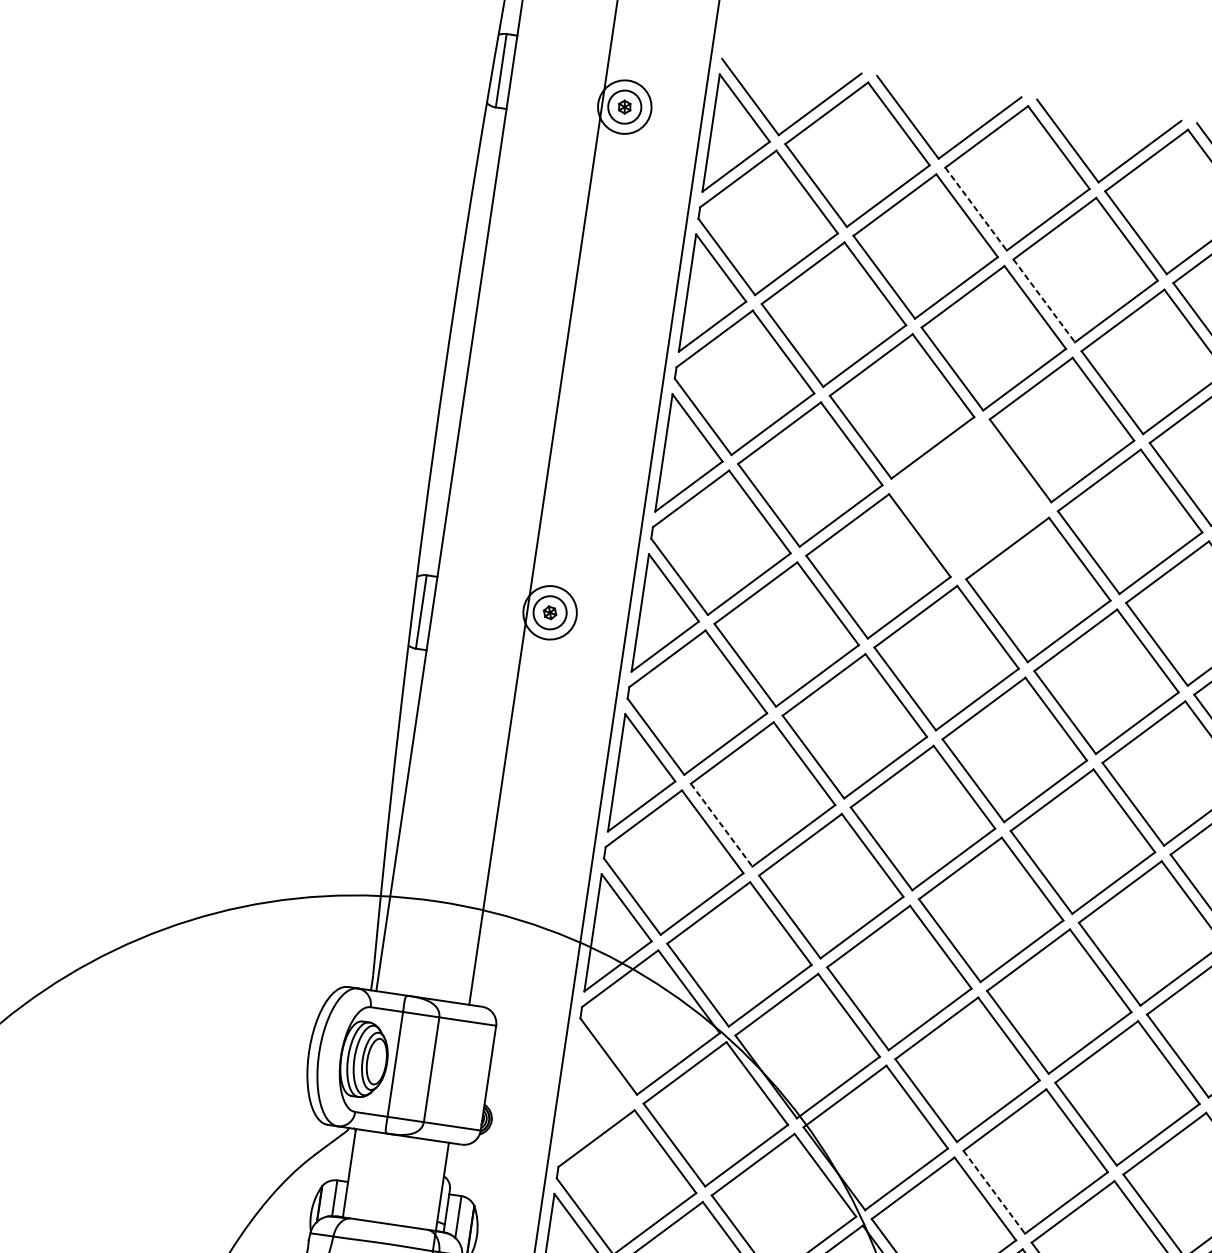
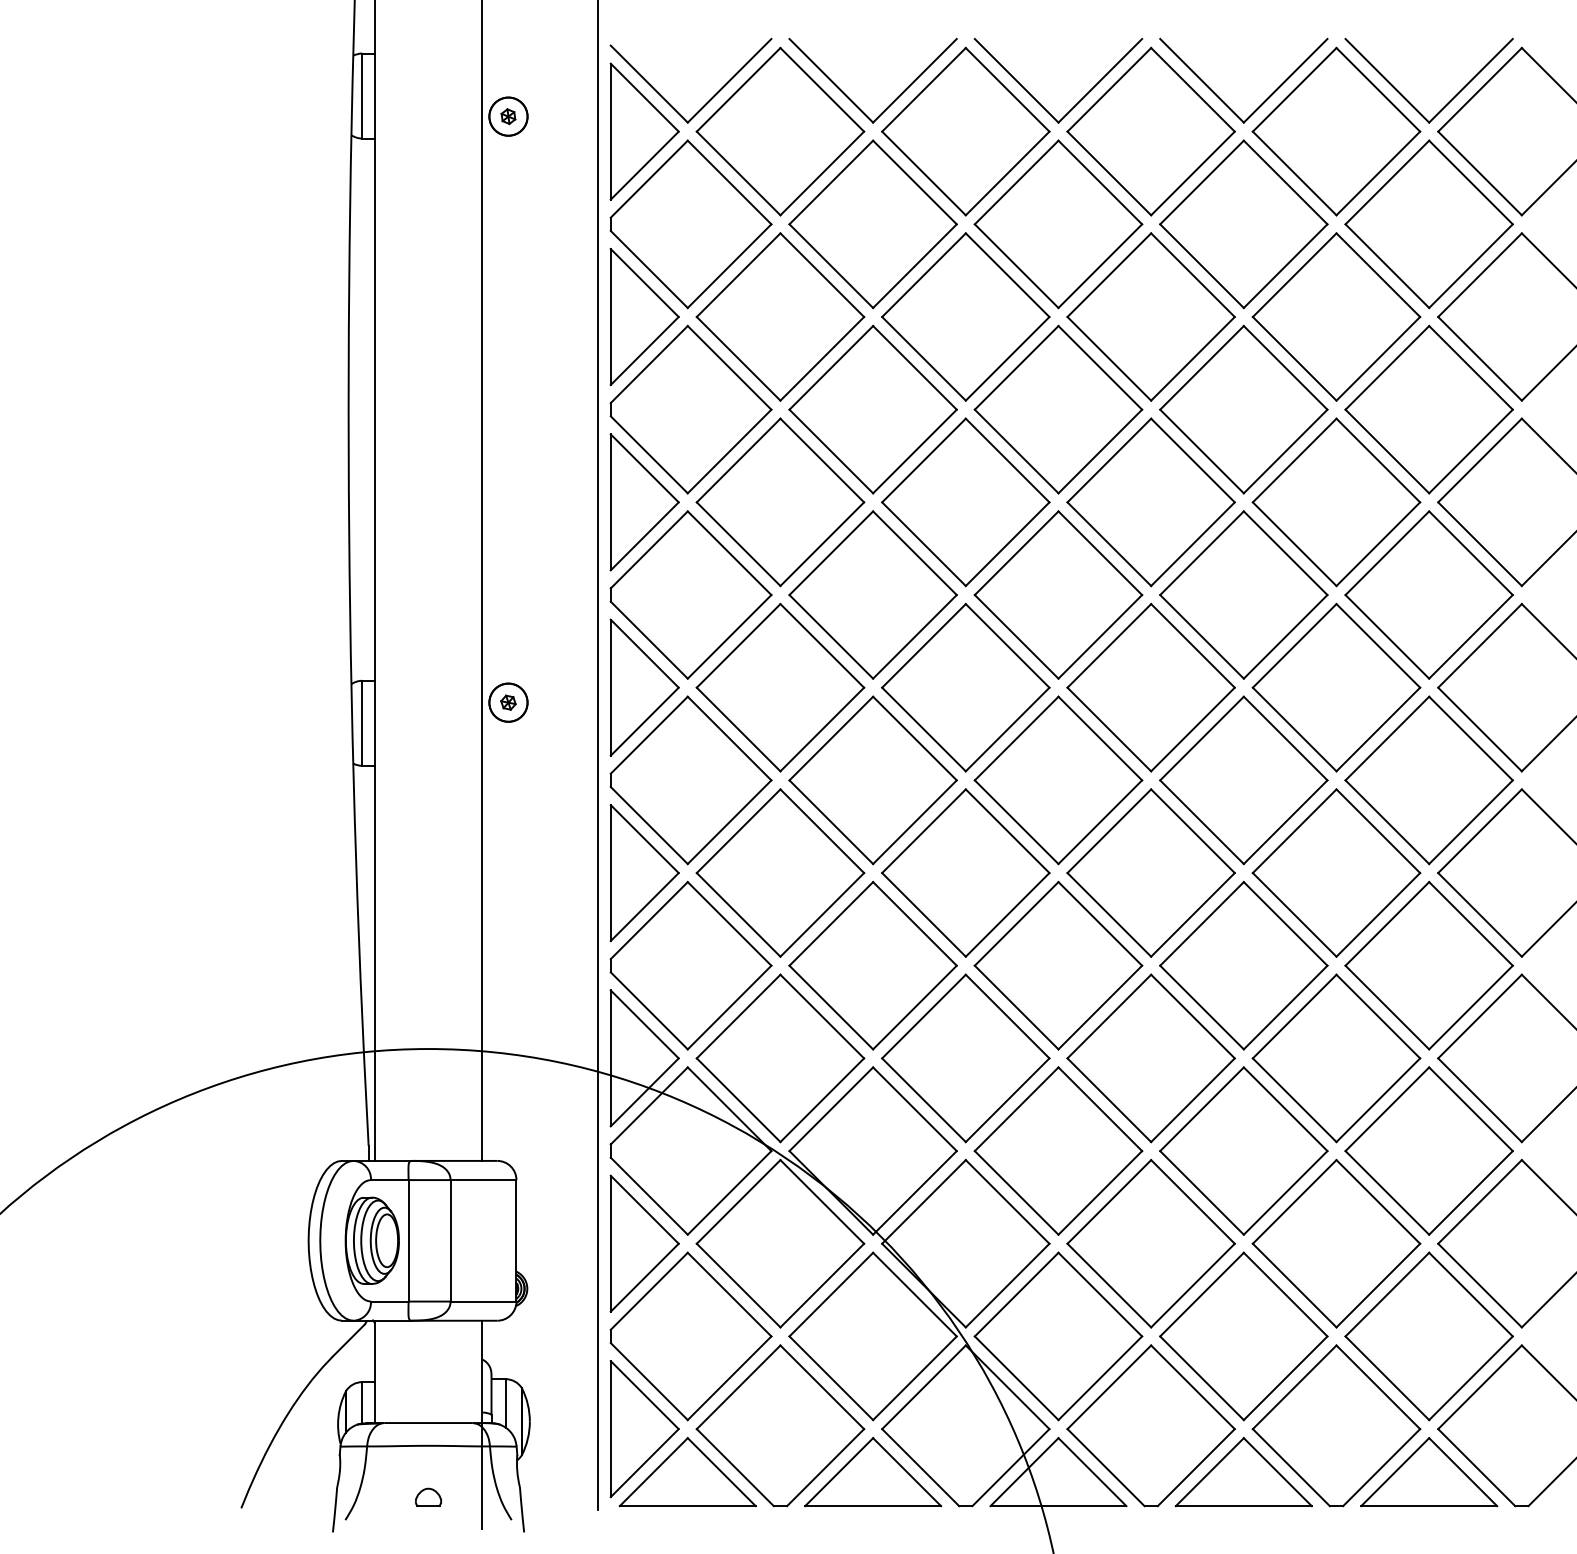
circle: (624, 107) -> (508, 116), size x0.62
line: (976, 209) -> (924, 173), dashed -> solid
line: (1044, 301) -> (1017, 266), dashed -> solid
part: (969, 498) -> (965, 502), added
circle: (550, 612) -> (508, 702), size x0.62
line: (721, 825) -> (738, 915), dashed -> solid
part: (598, 1096) -> (644, 1243), added
line: (994, 1192) -> (1109, 1285), dashed -> solid

